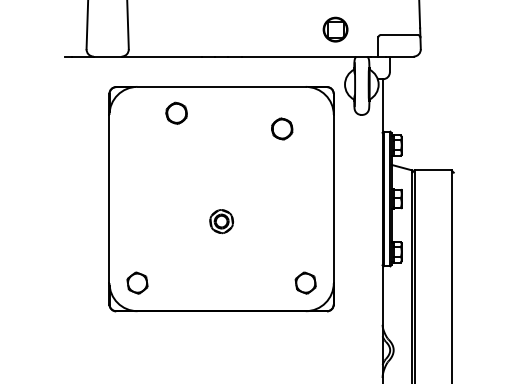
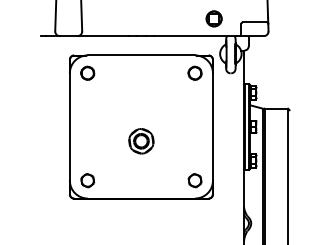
part: (176, 112) -> (87, 72), moved
part: (281, 127) -> (194, 72), moved
part: (221, 221) -> (141, 141), size x1.67

